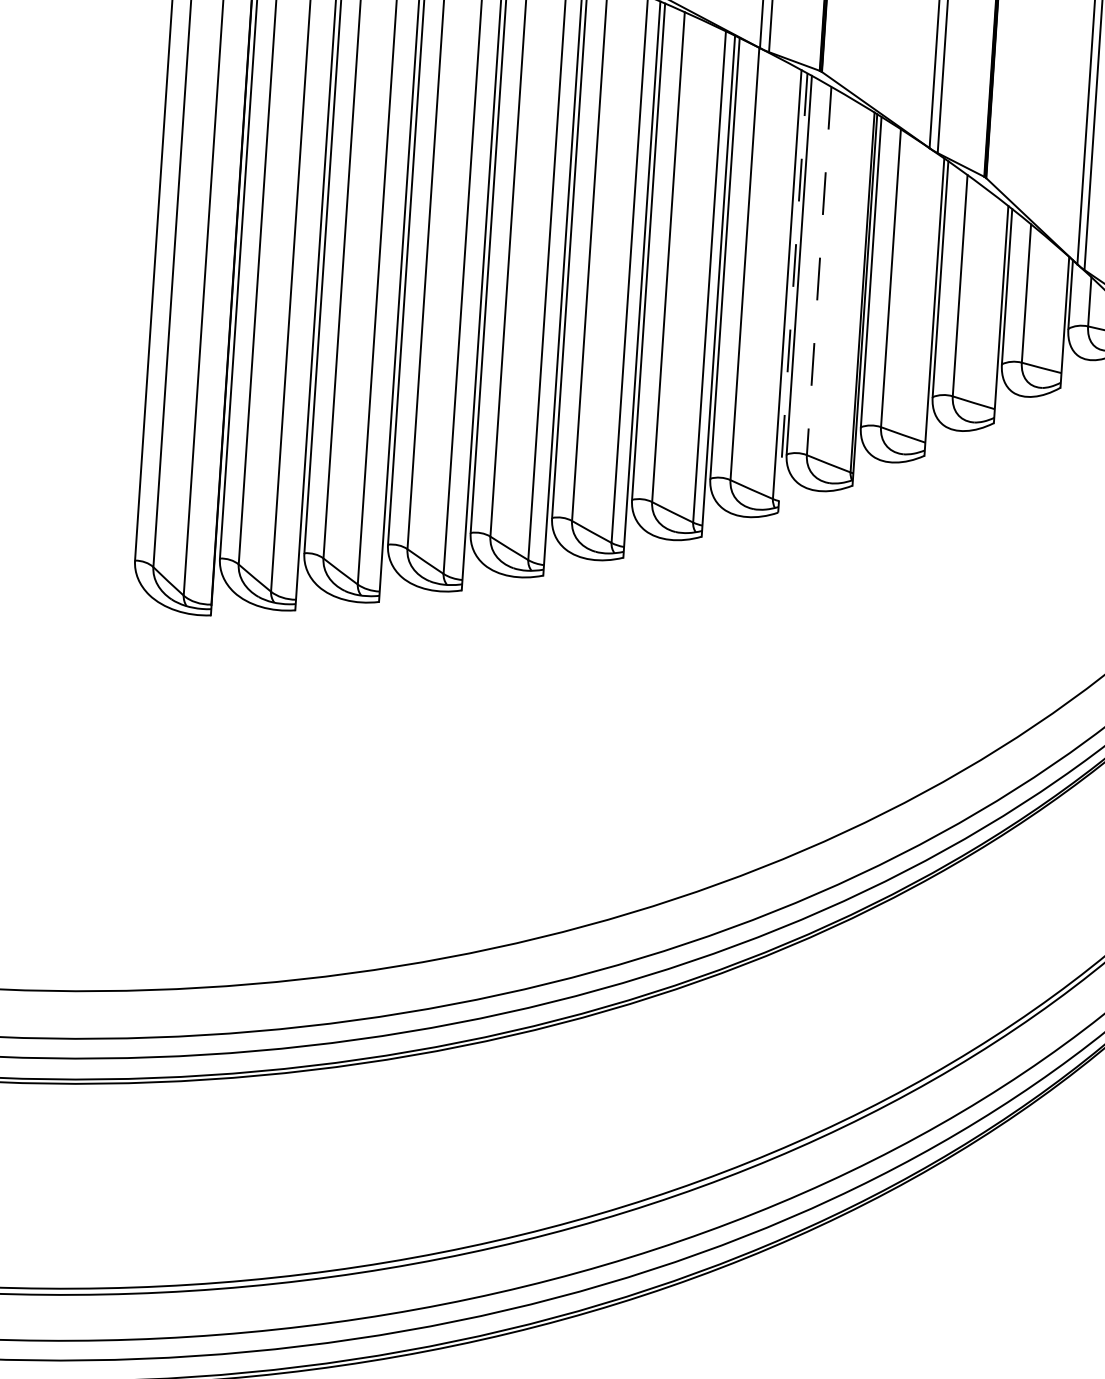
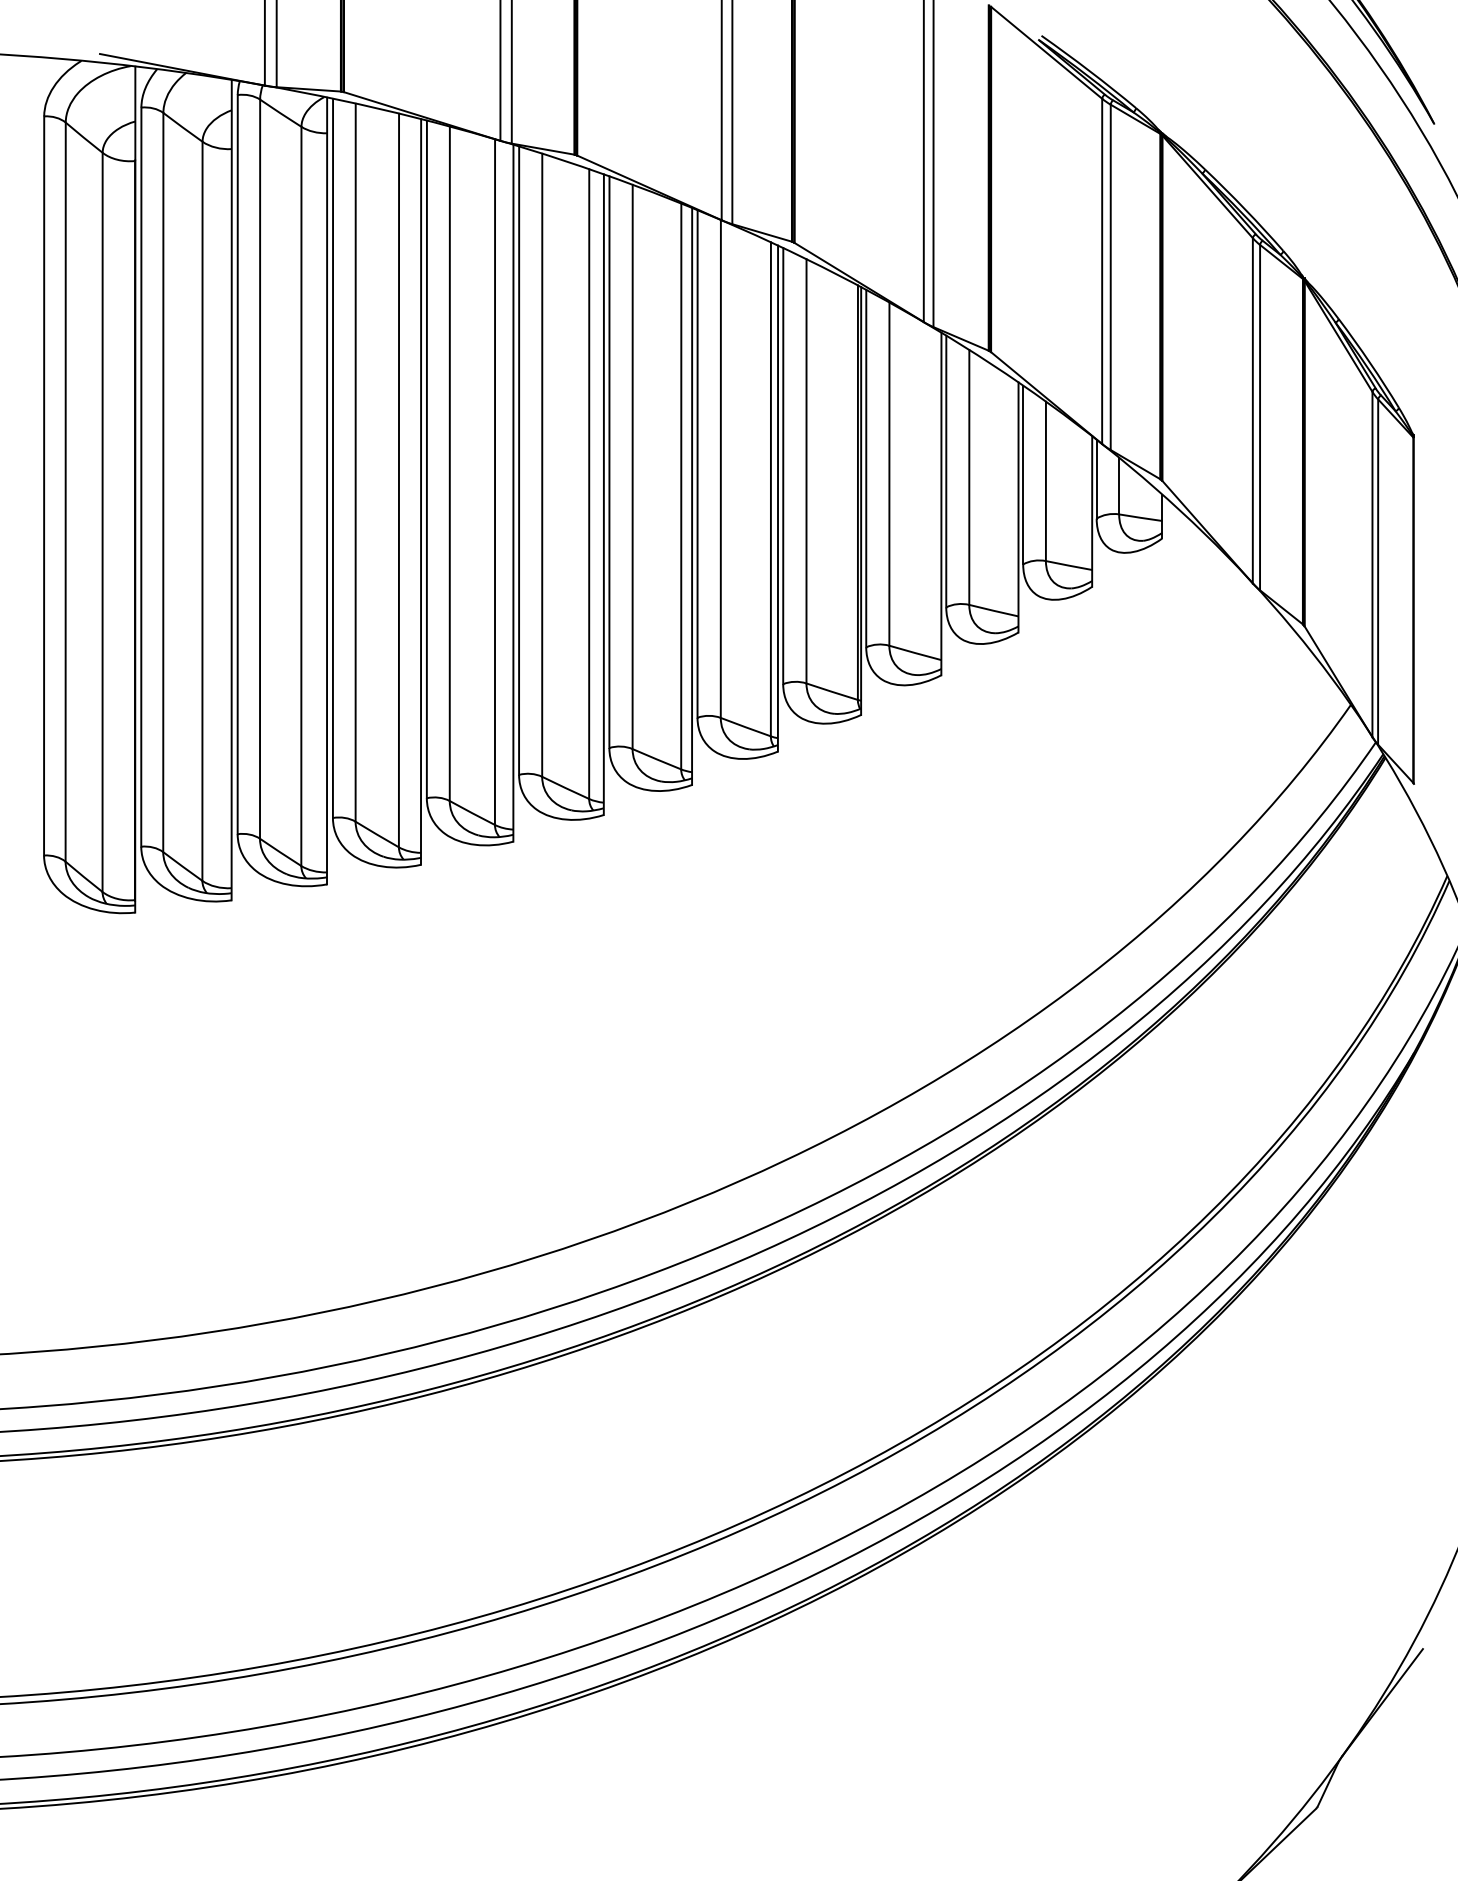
line: (819, 271) -> (806, 471), dashed -> solid
line: (793, 293) -> (778, 499), dashed -> solid

